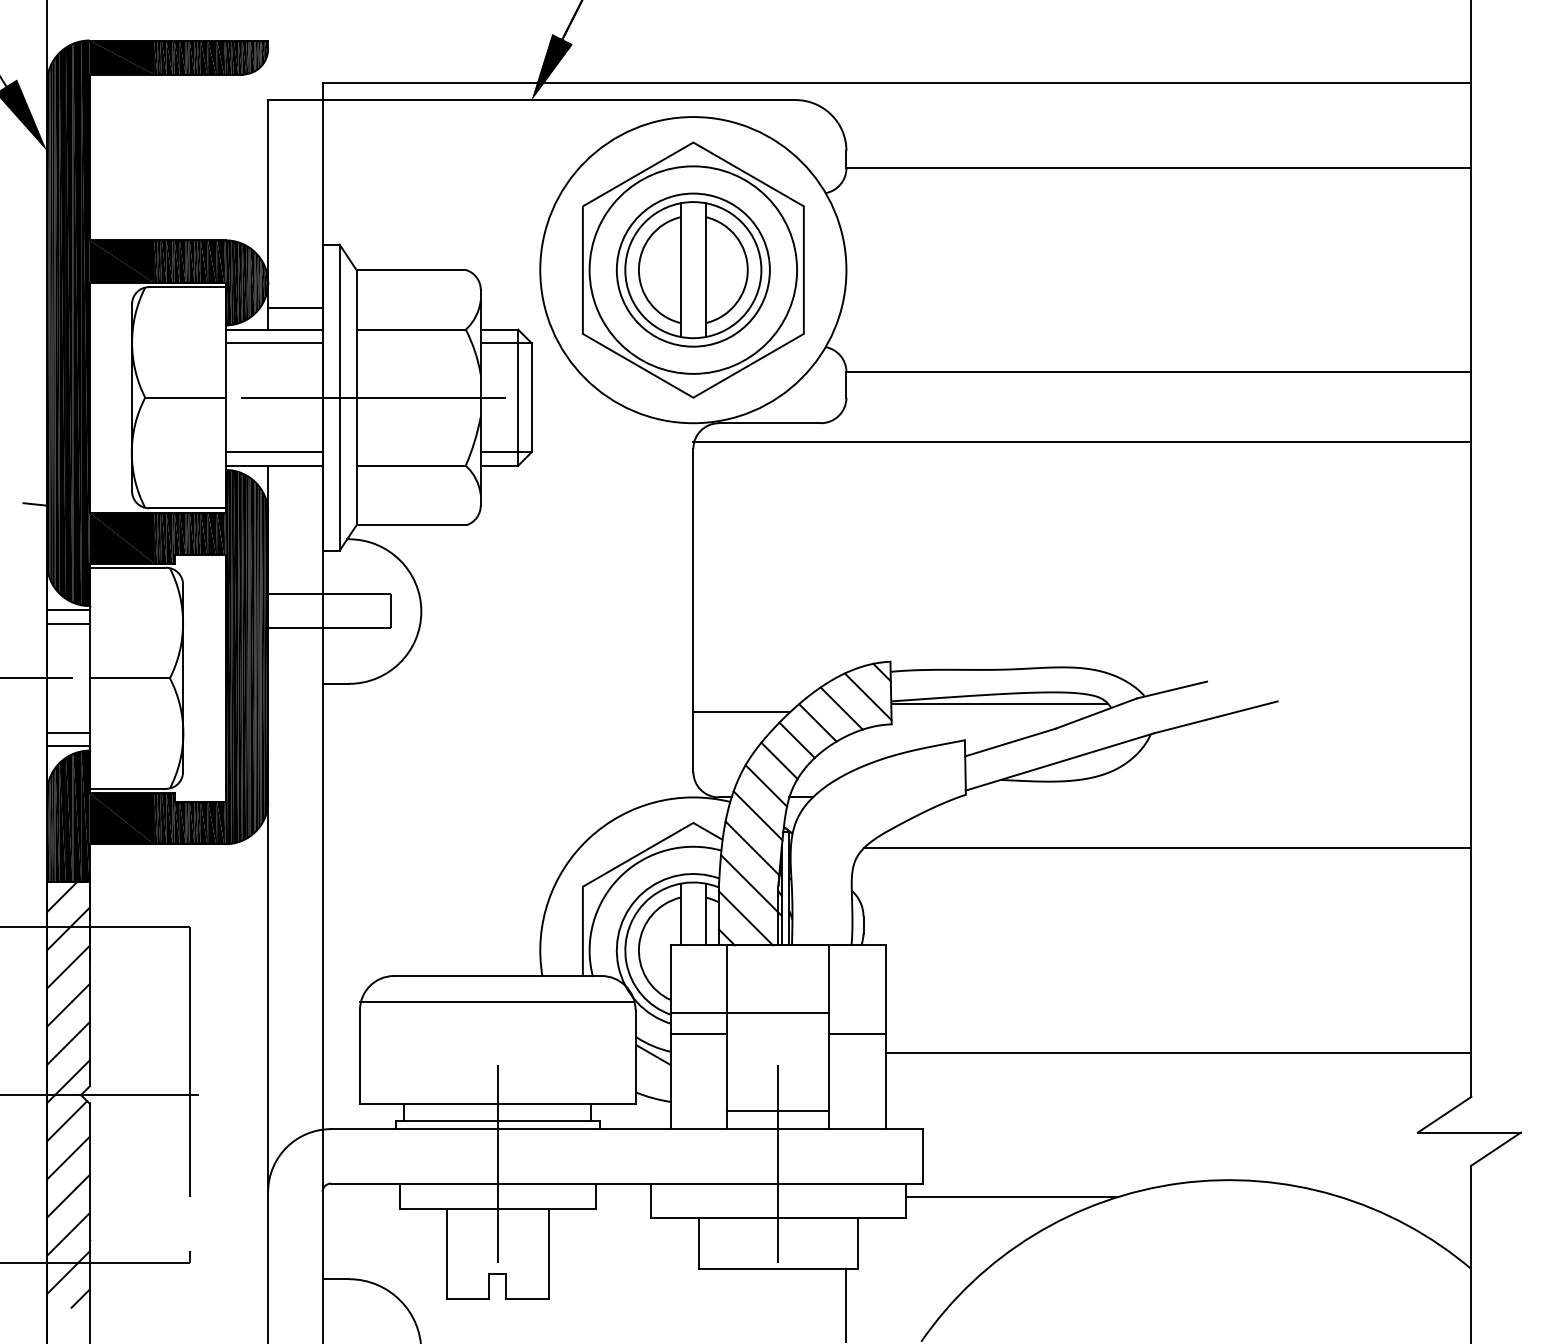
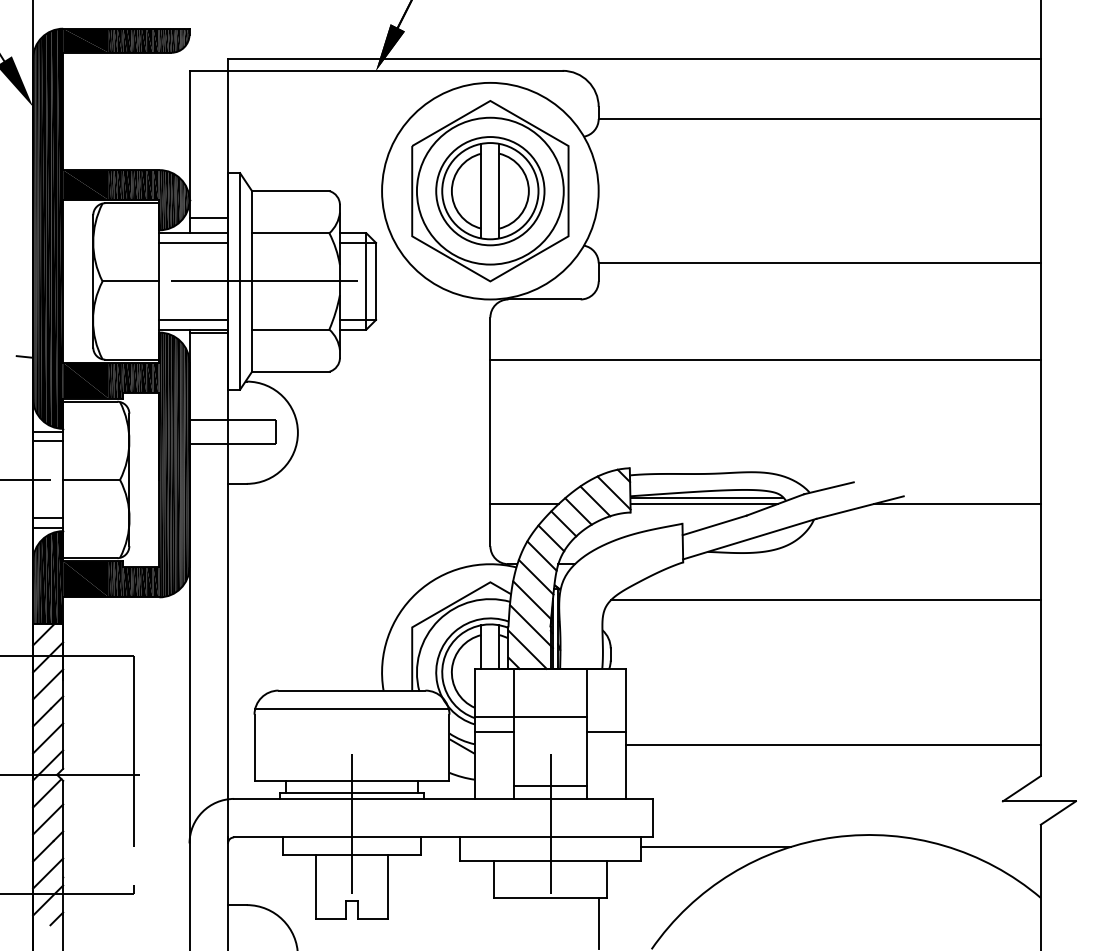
line: (1082, 442) -> (765, 359), moved
line: (295, 470) -> (208, 332), added
line: (995, 712) -> (704, 504), added
line: (1353, 712) -> (957, 504), added

